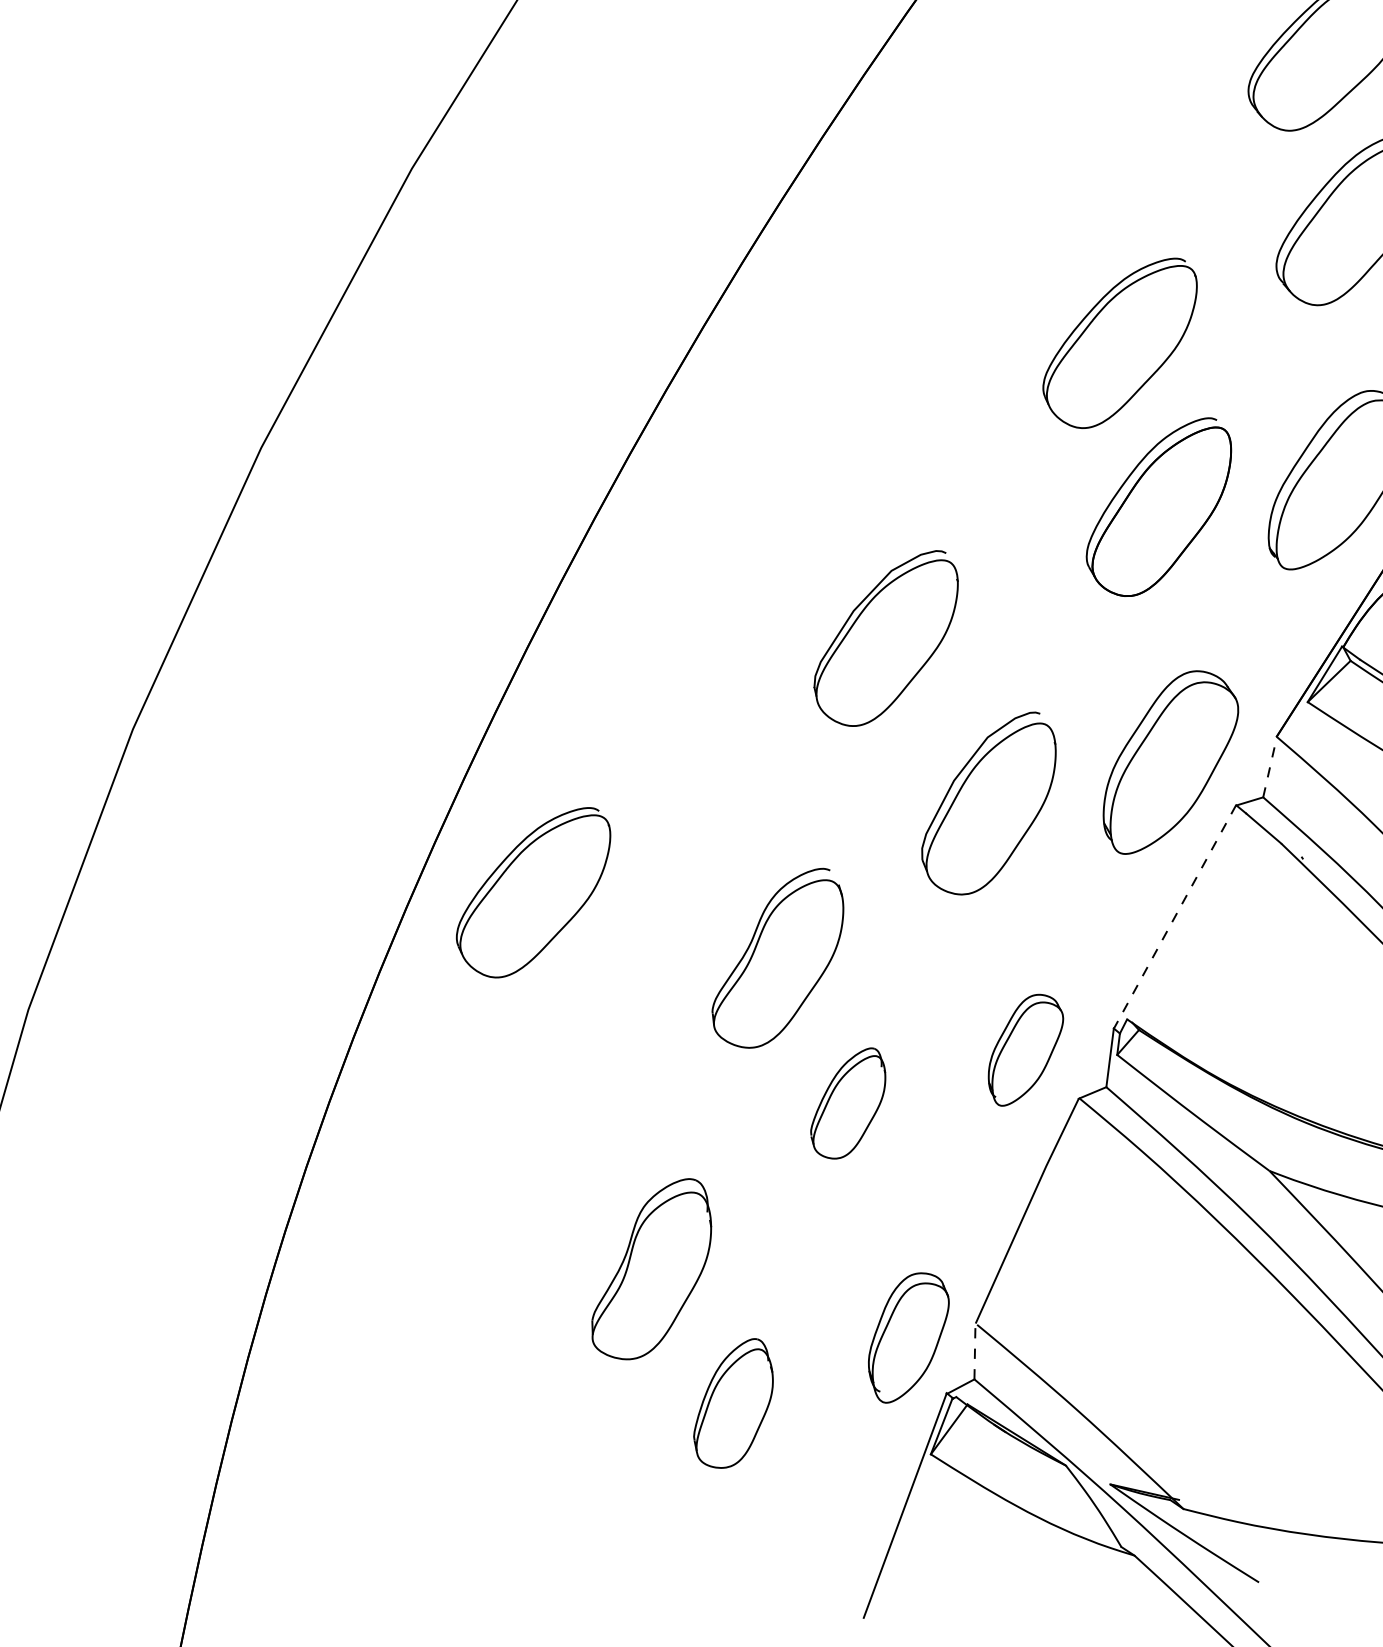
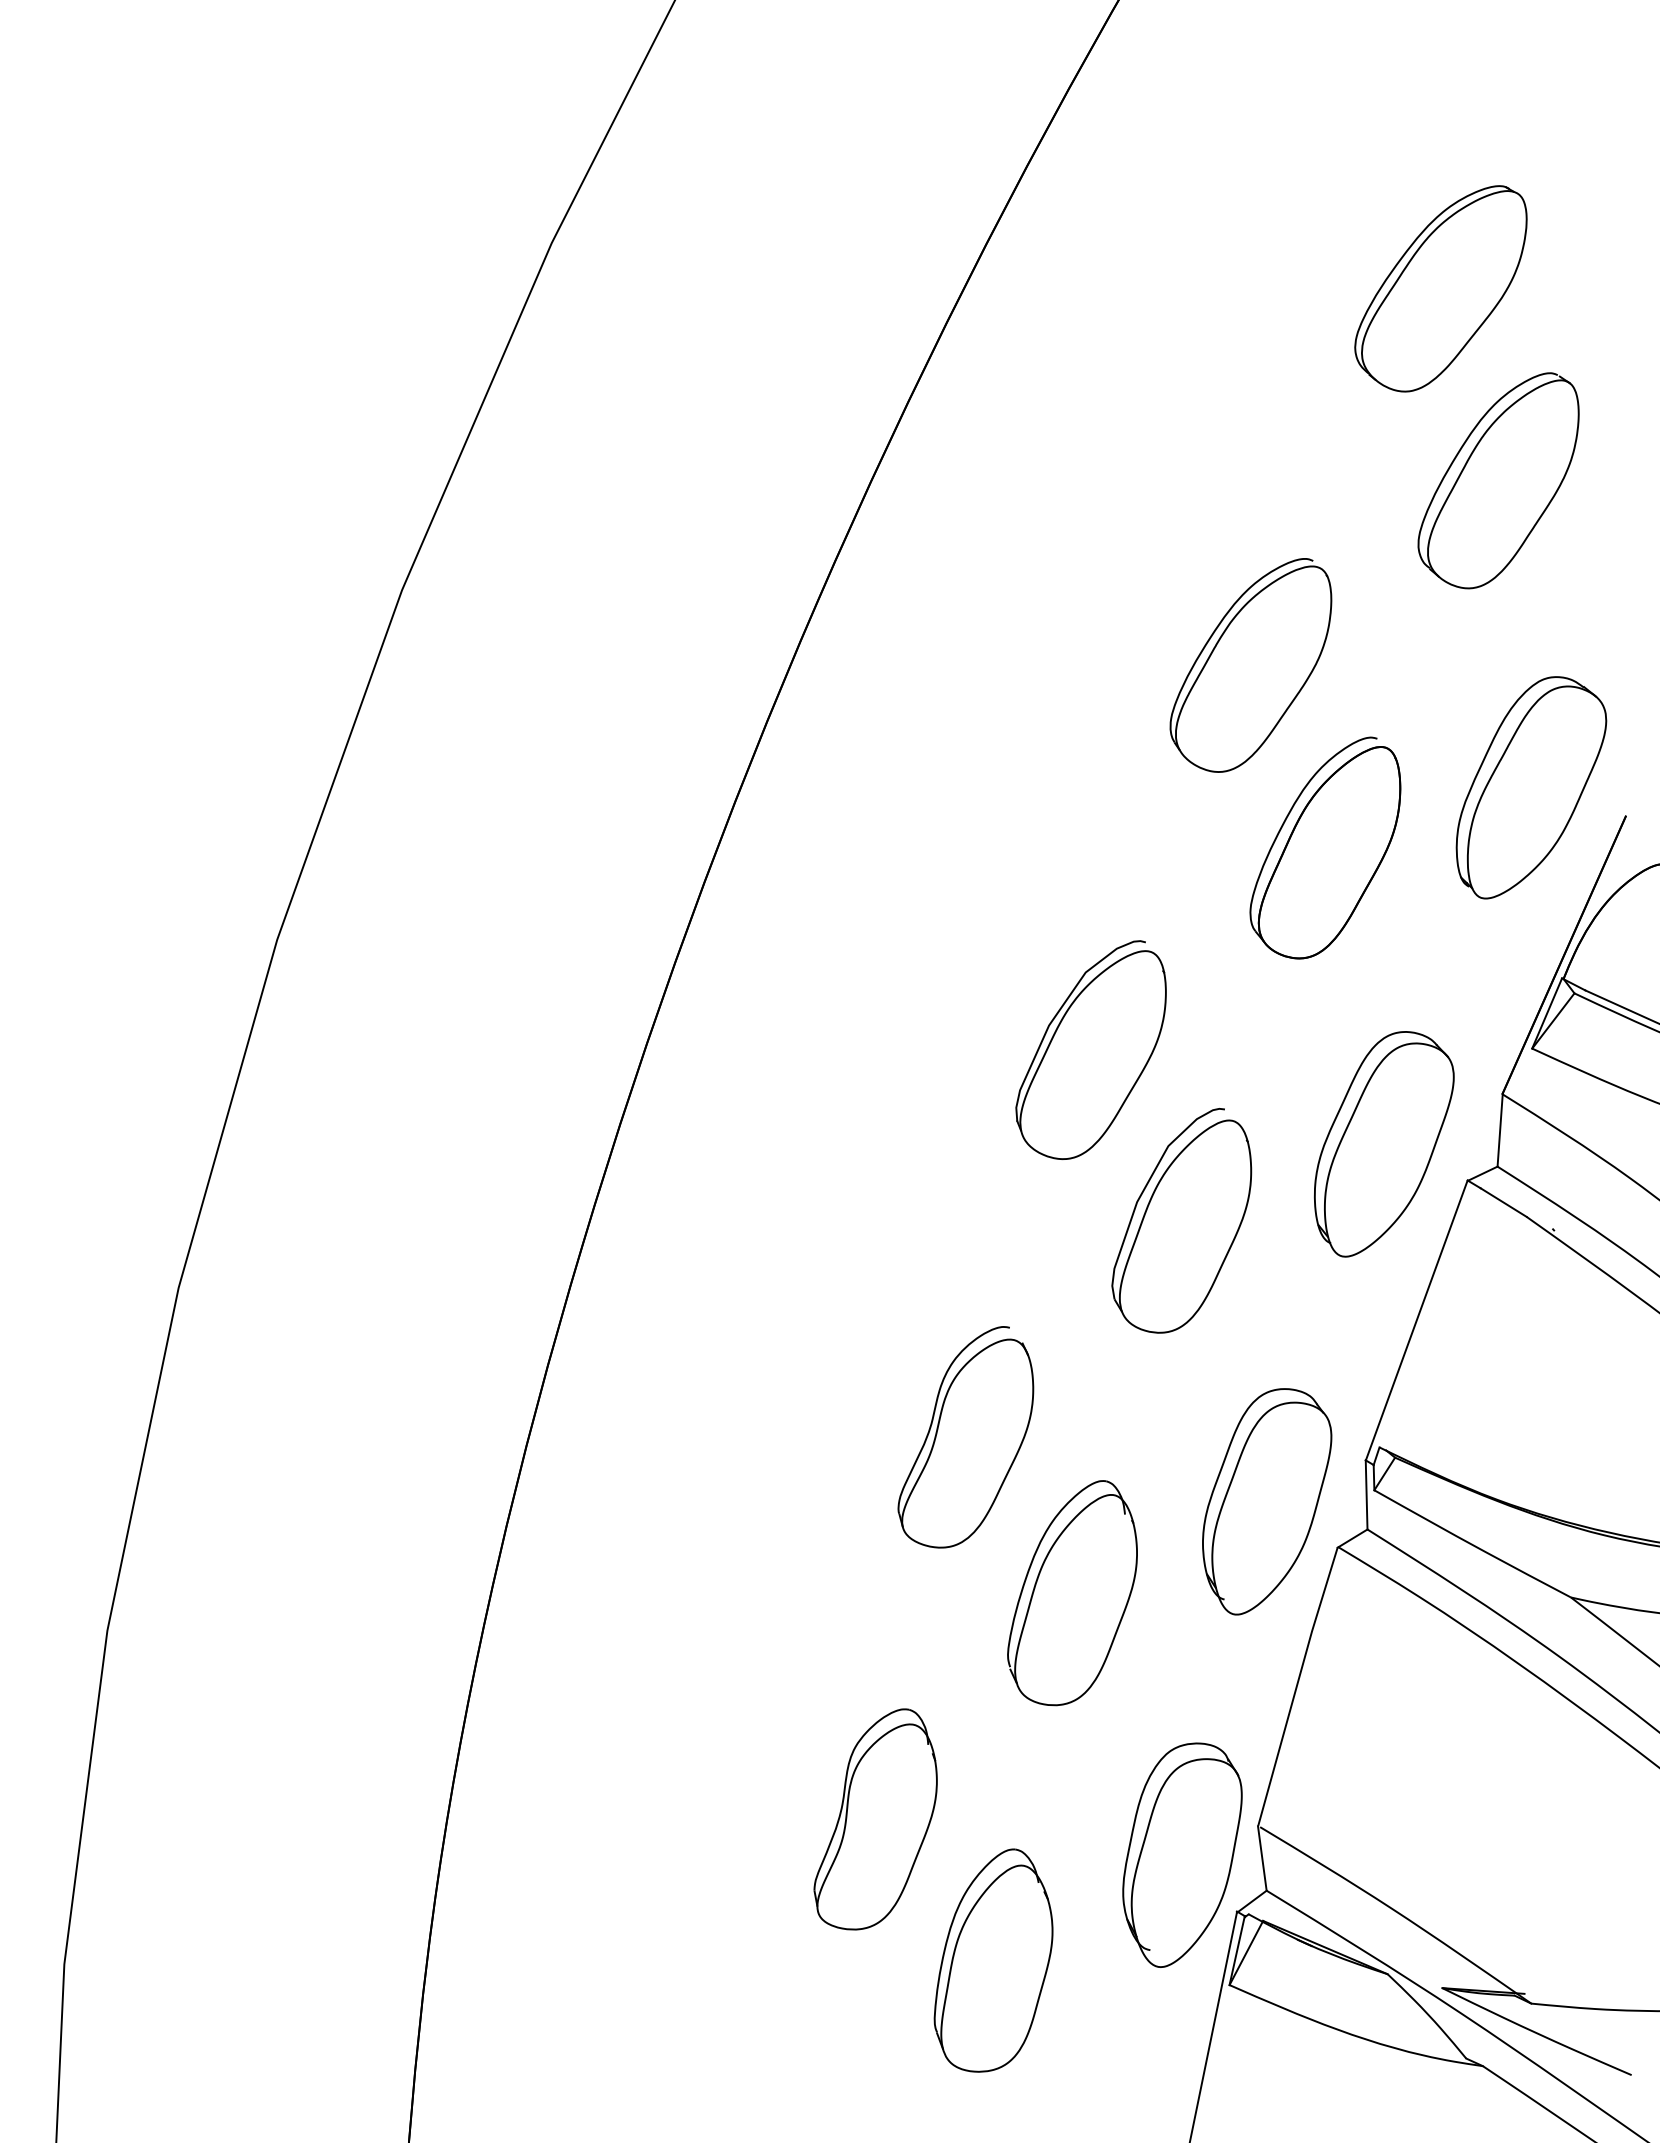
part: (885, 636) -> (1090, 1049), moved
line: (1270, 766) -> (1500, 1129), dashed -> solid
part: (532, 891) -> (669, 1404), removed
line: (1174, 916) -> (1416, 1320), dashed -> solid
part: (1025, 1050) -> (1267, 1501), size x1.67
part: (848, 1103) -> (1072, 1593), size x1.67
part: (908, 1337) -> (1182, 1854), size x1.43
line: (975, 1351) -> (1262, 1858), dashed -> solid
part: (734, 1403) -> (993, 1960), size x1.43

